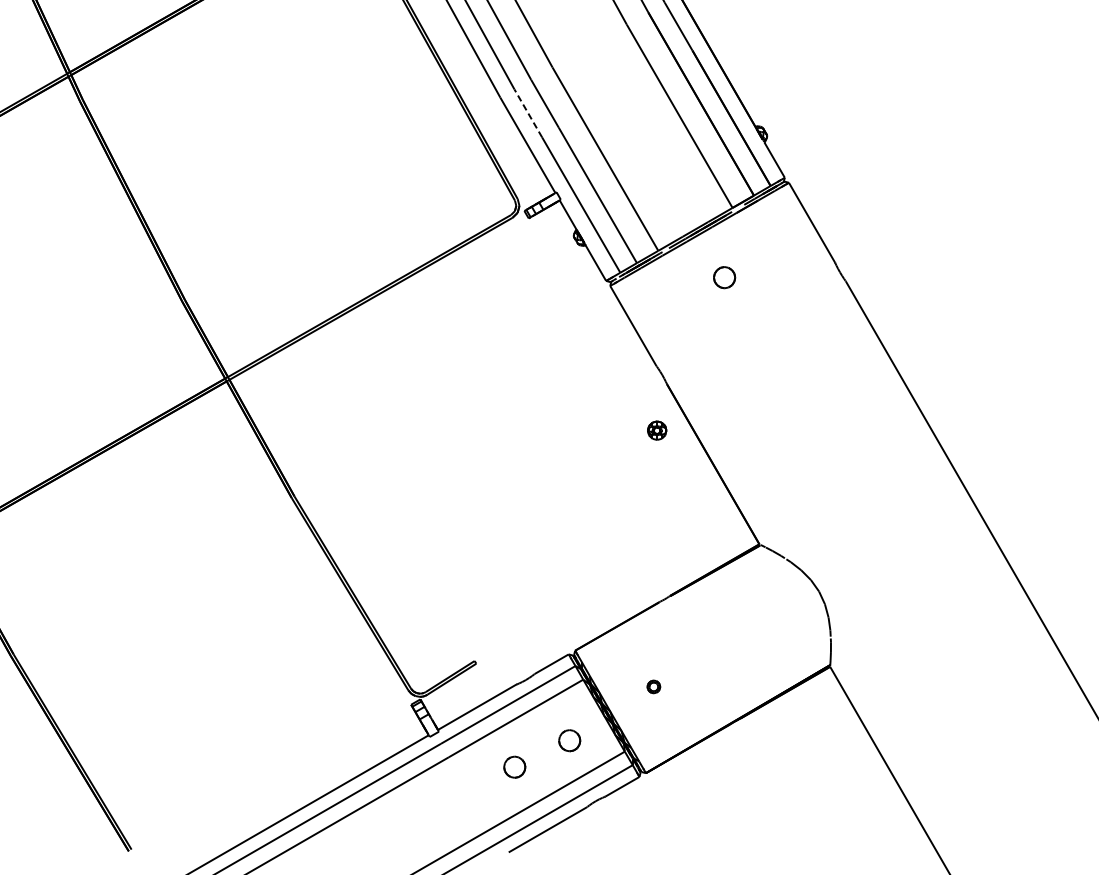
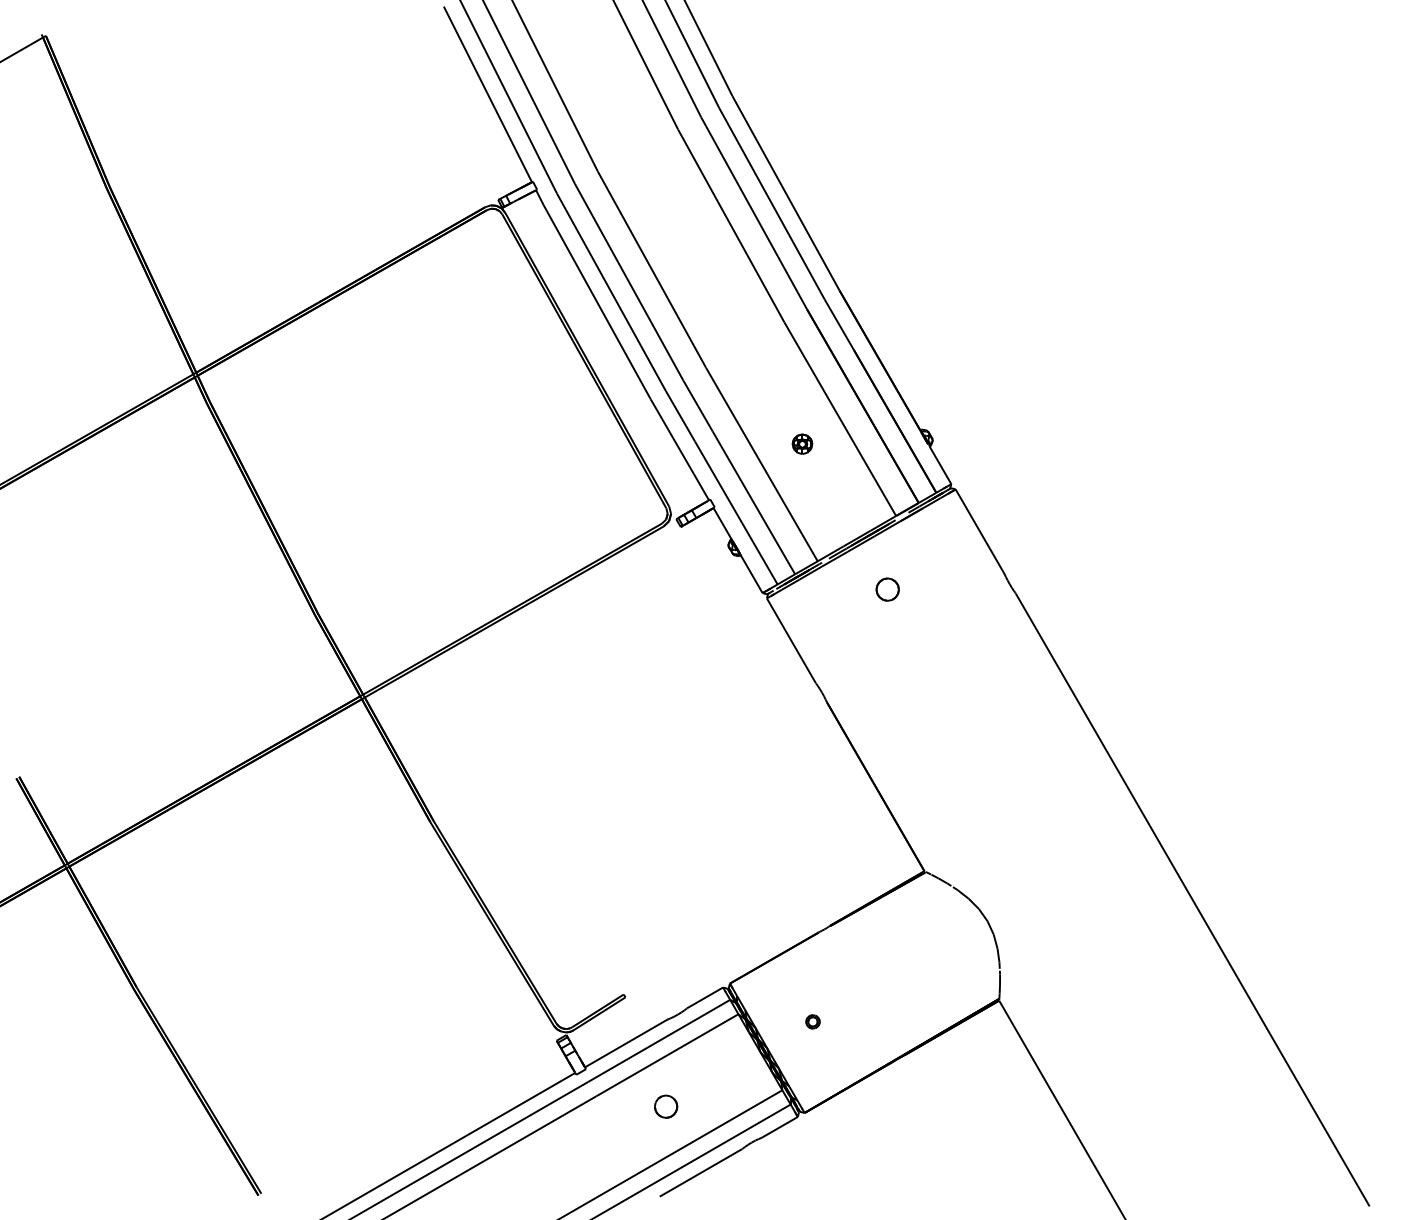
line: (528, 112) -> (680, 415), dashed -> solid
part: (657, 429) -> (802, 443), moved
part: (570, 740) -> (724, 1078), removed

